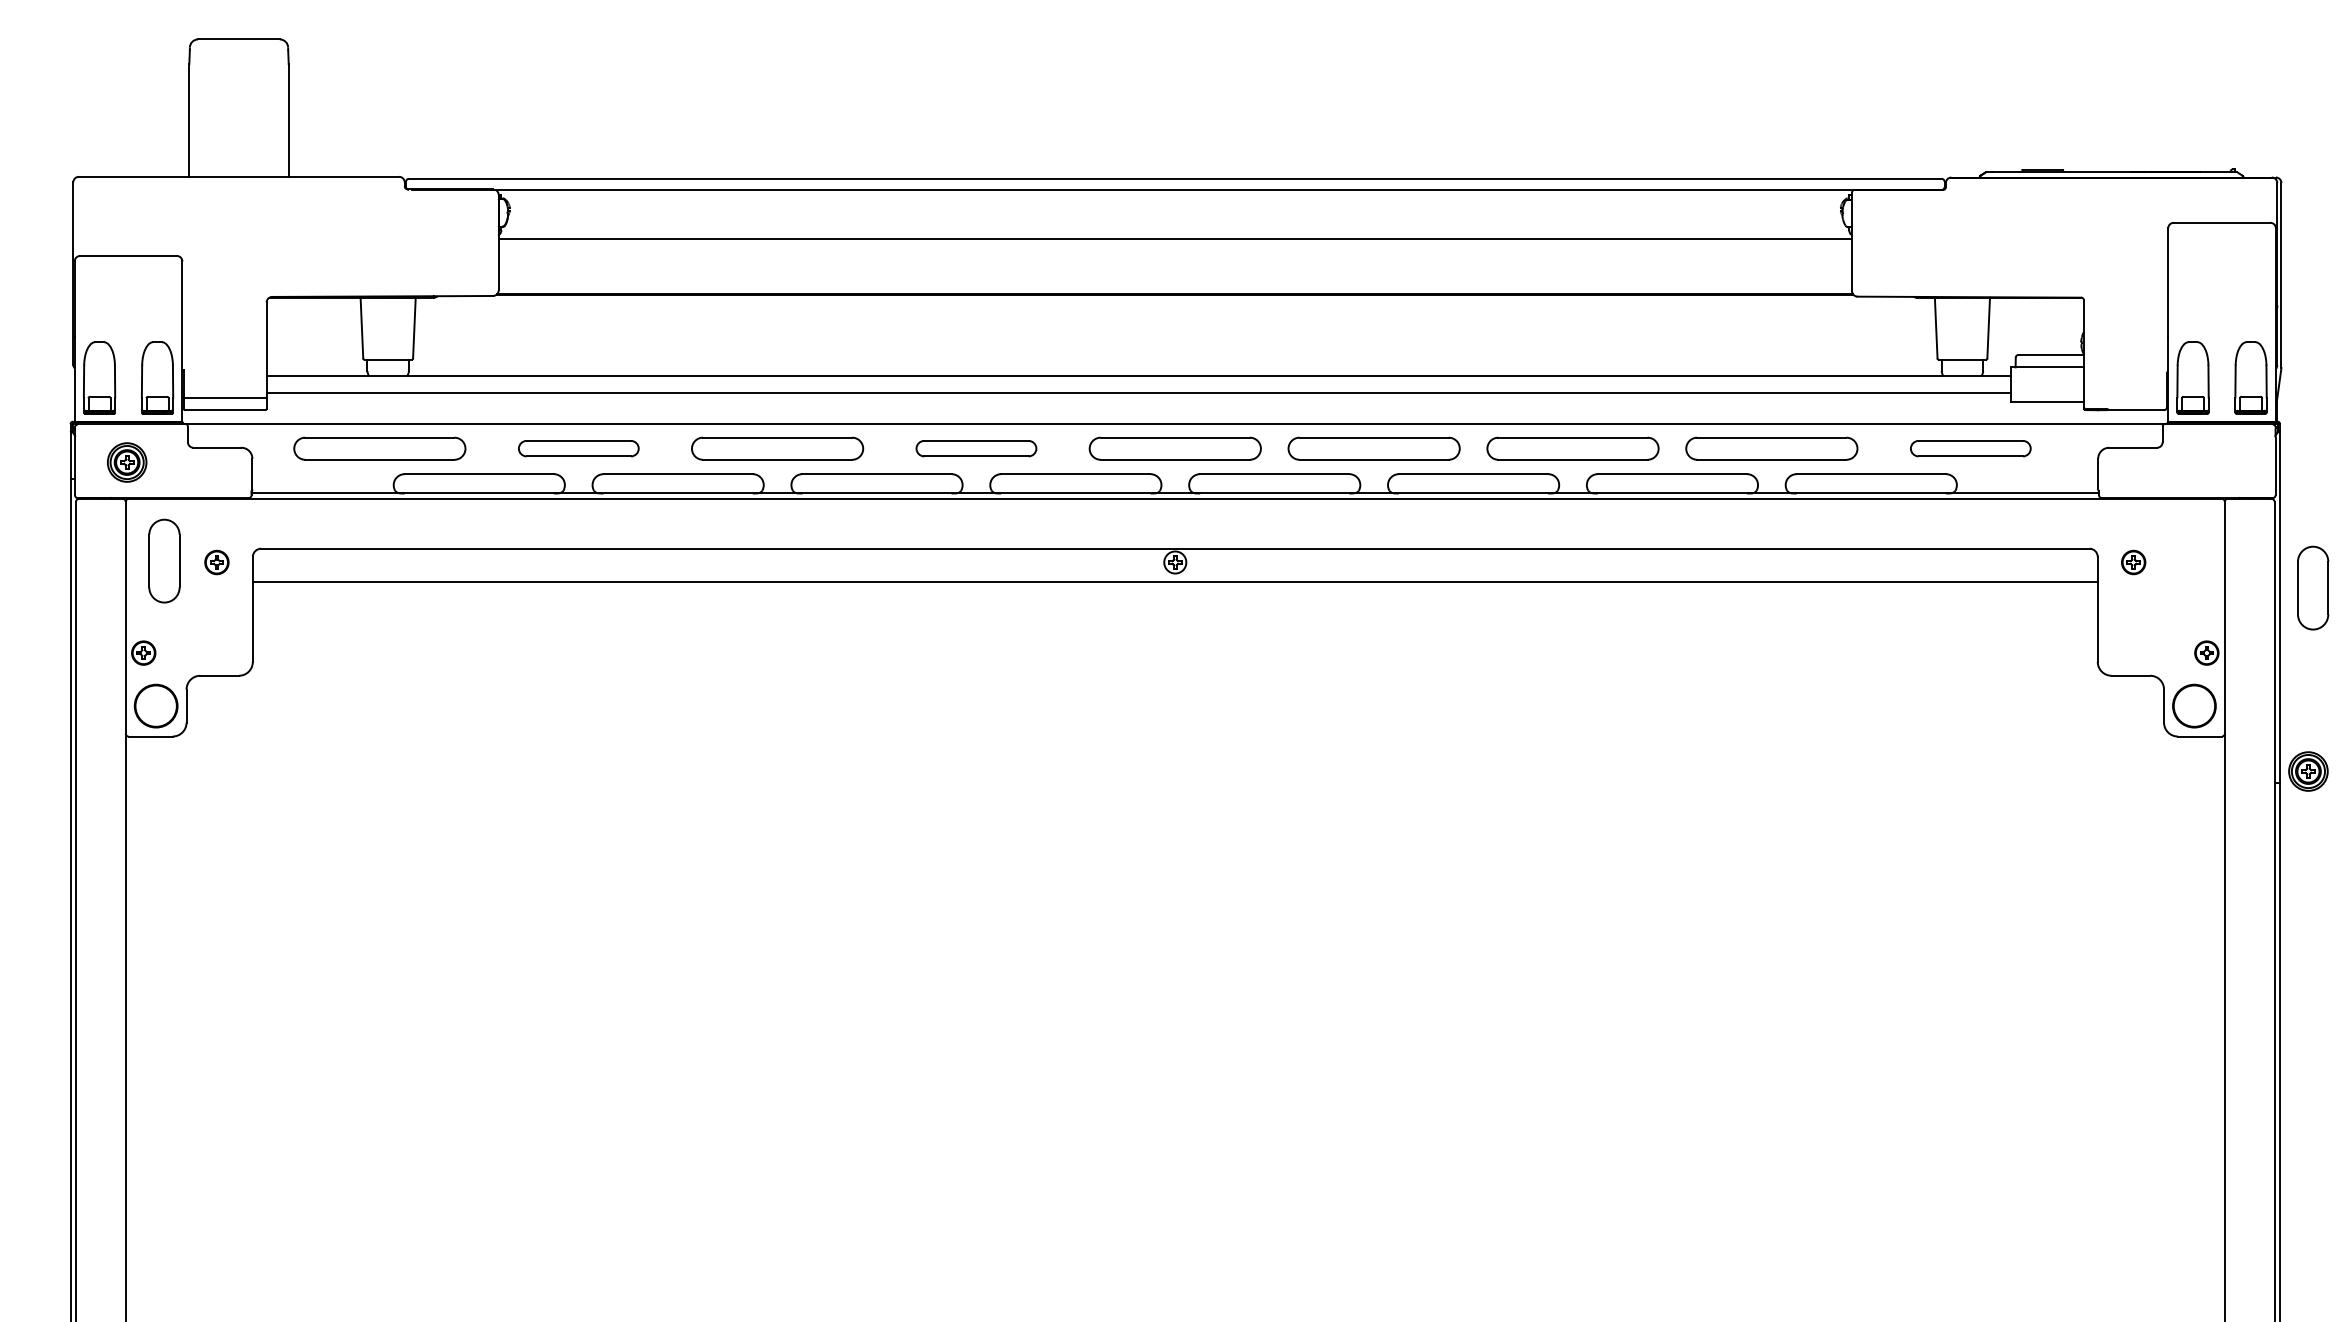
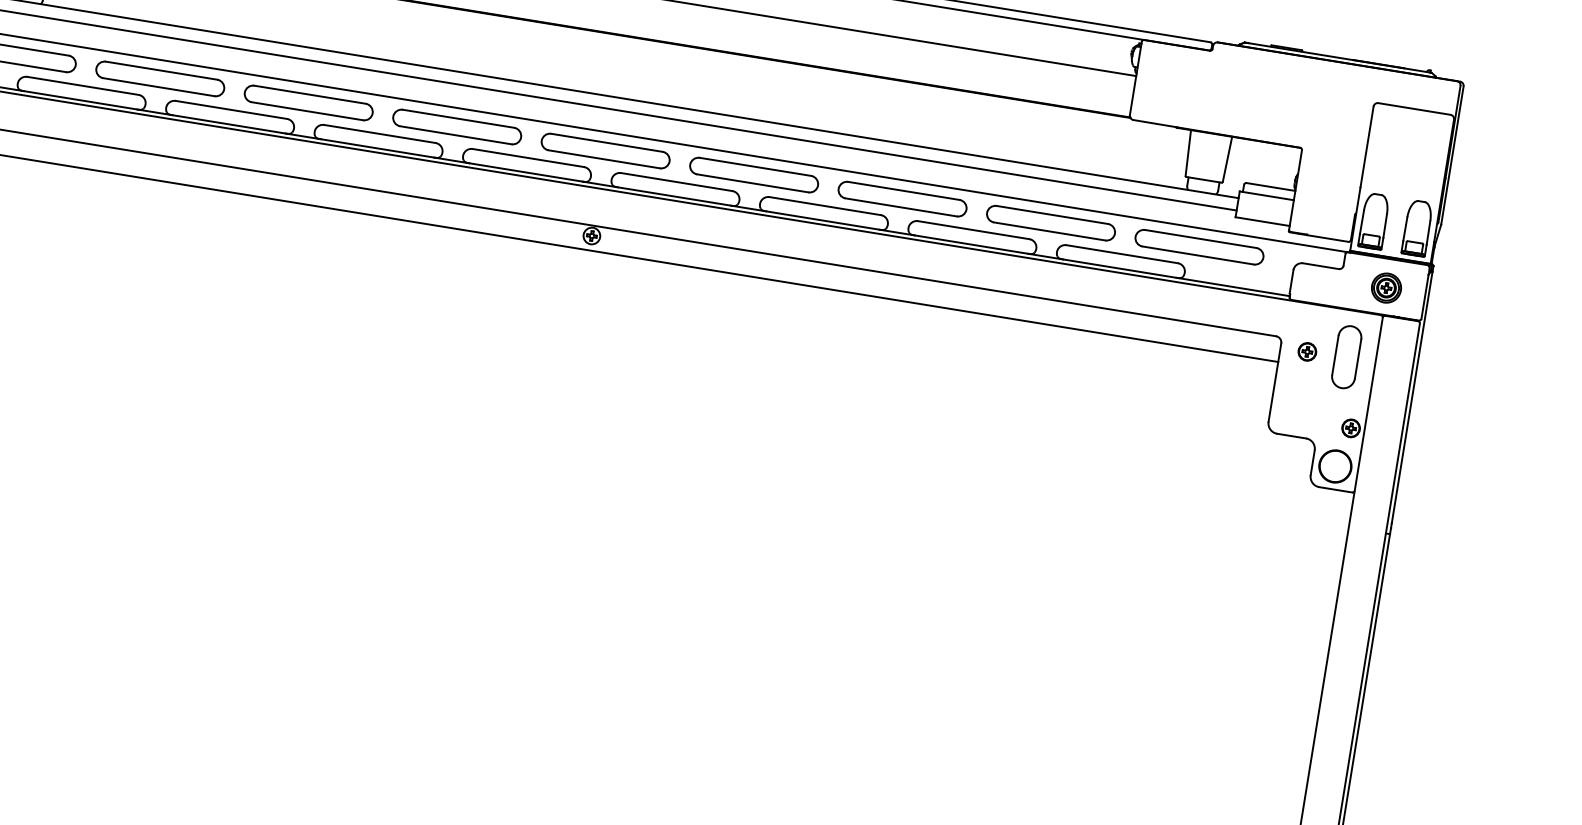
part: (578, 448) -> (160, 78), size x1.43
part: (976, 448) -> (457, 126), size x1.43
part: (1970, 448) -> (1199, 247), size x1.43
part: (2313, 587) -> (1347, 356), moved
part: (2308, 771) -> (1386, 288), moved

